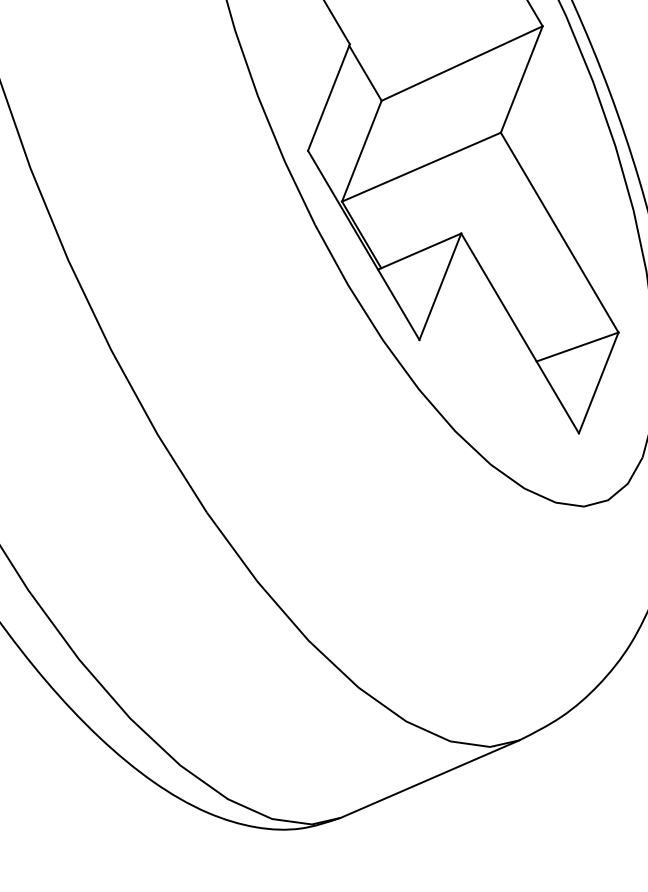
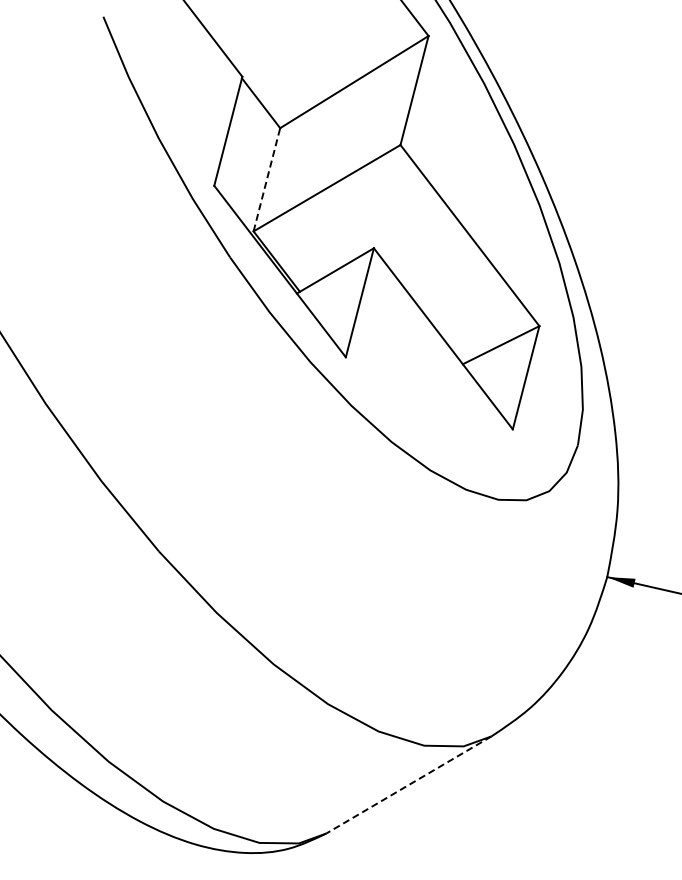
line: (362, 151) -> (267, 179), solid -> dashed
line: (429, 778) -> (408, 784), solid -> dashed

